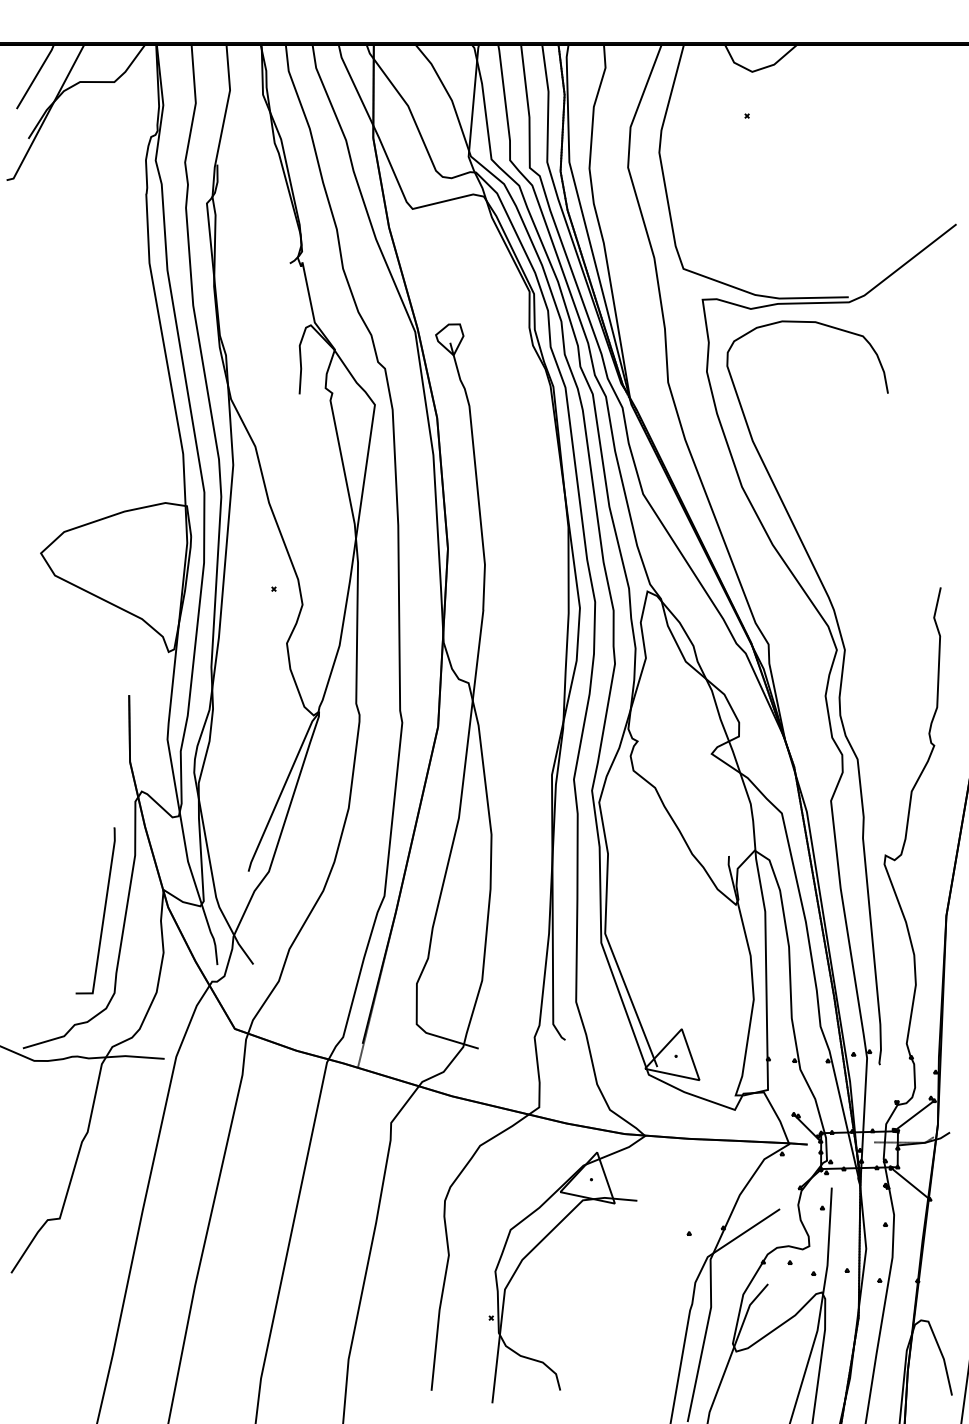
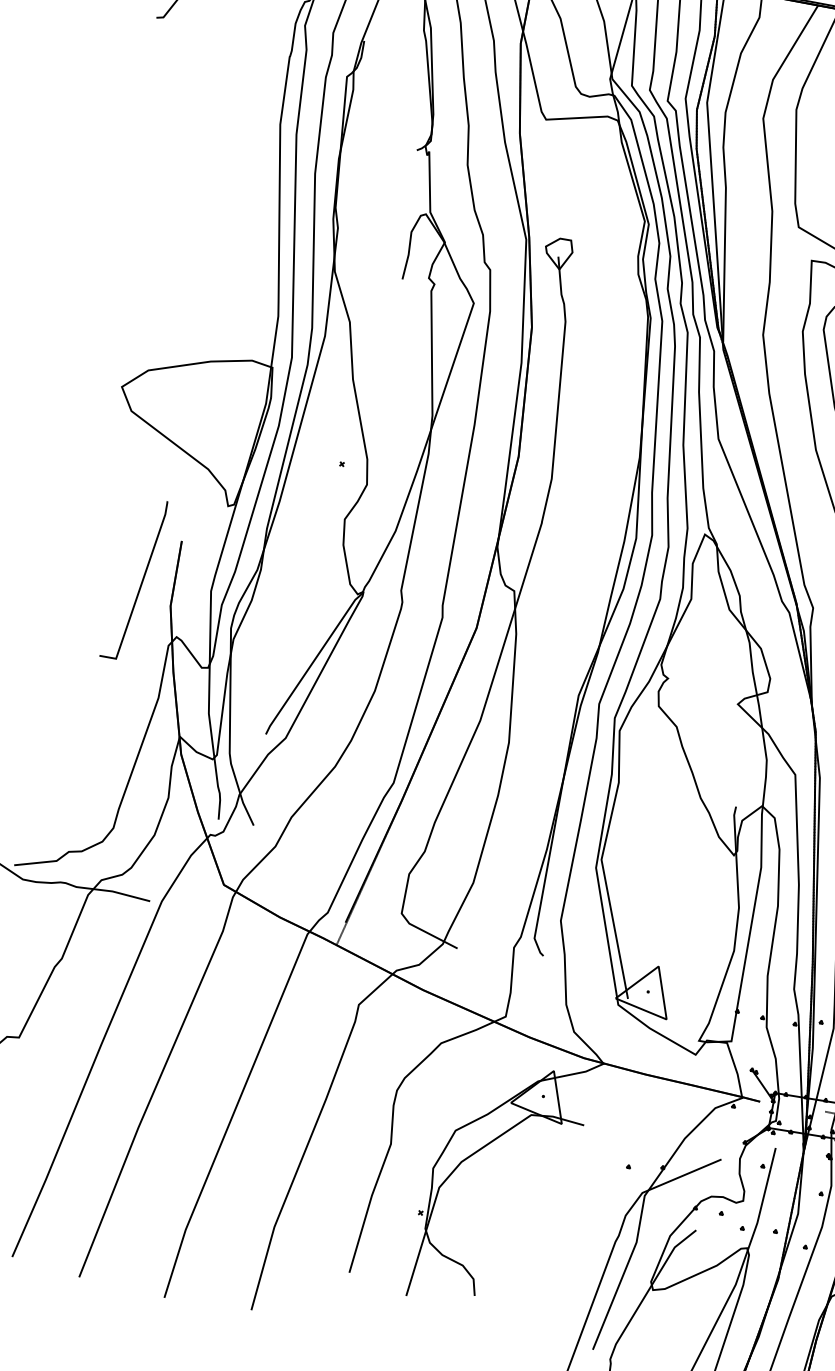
curve: (103, 910) -> (141, 580), moved

